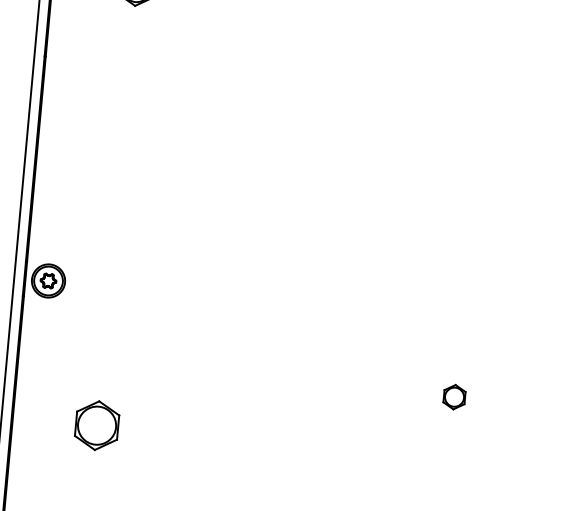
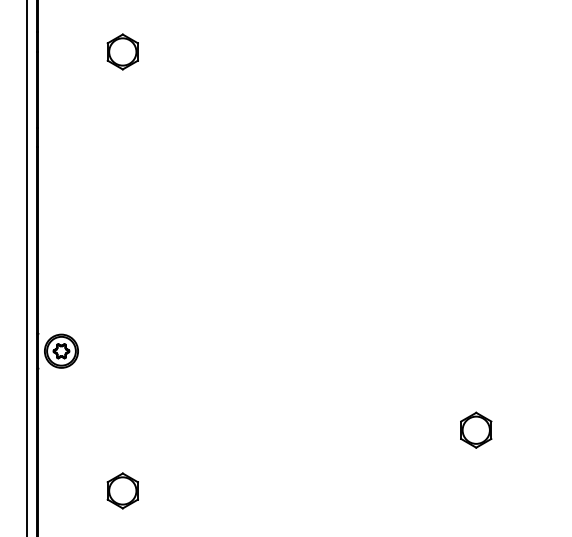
part: (454, 396) -> (476, 429), size x1.43
part: (96, 425) -> (122, 490), size x0.71

